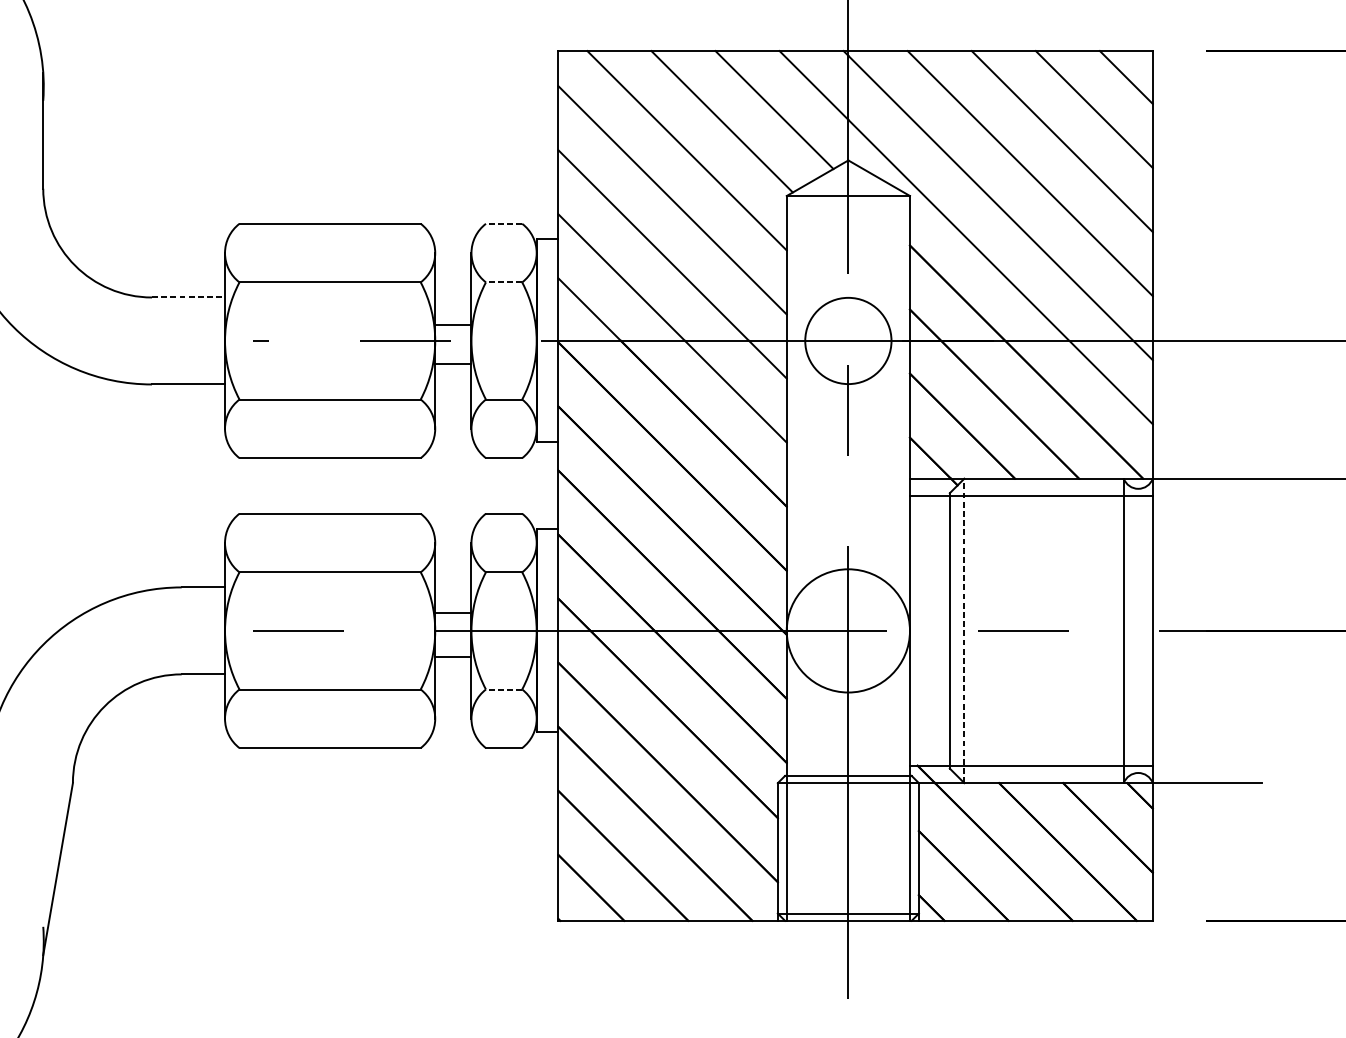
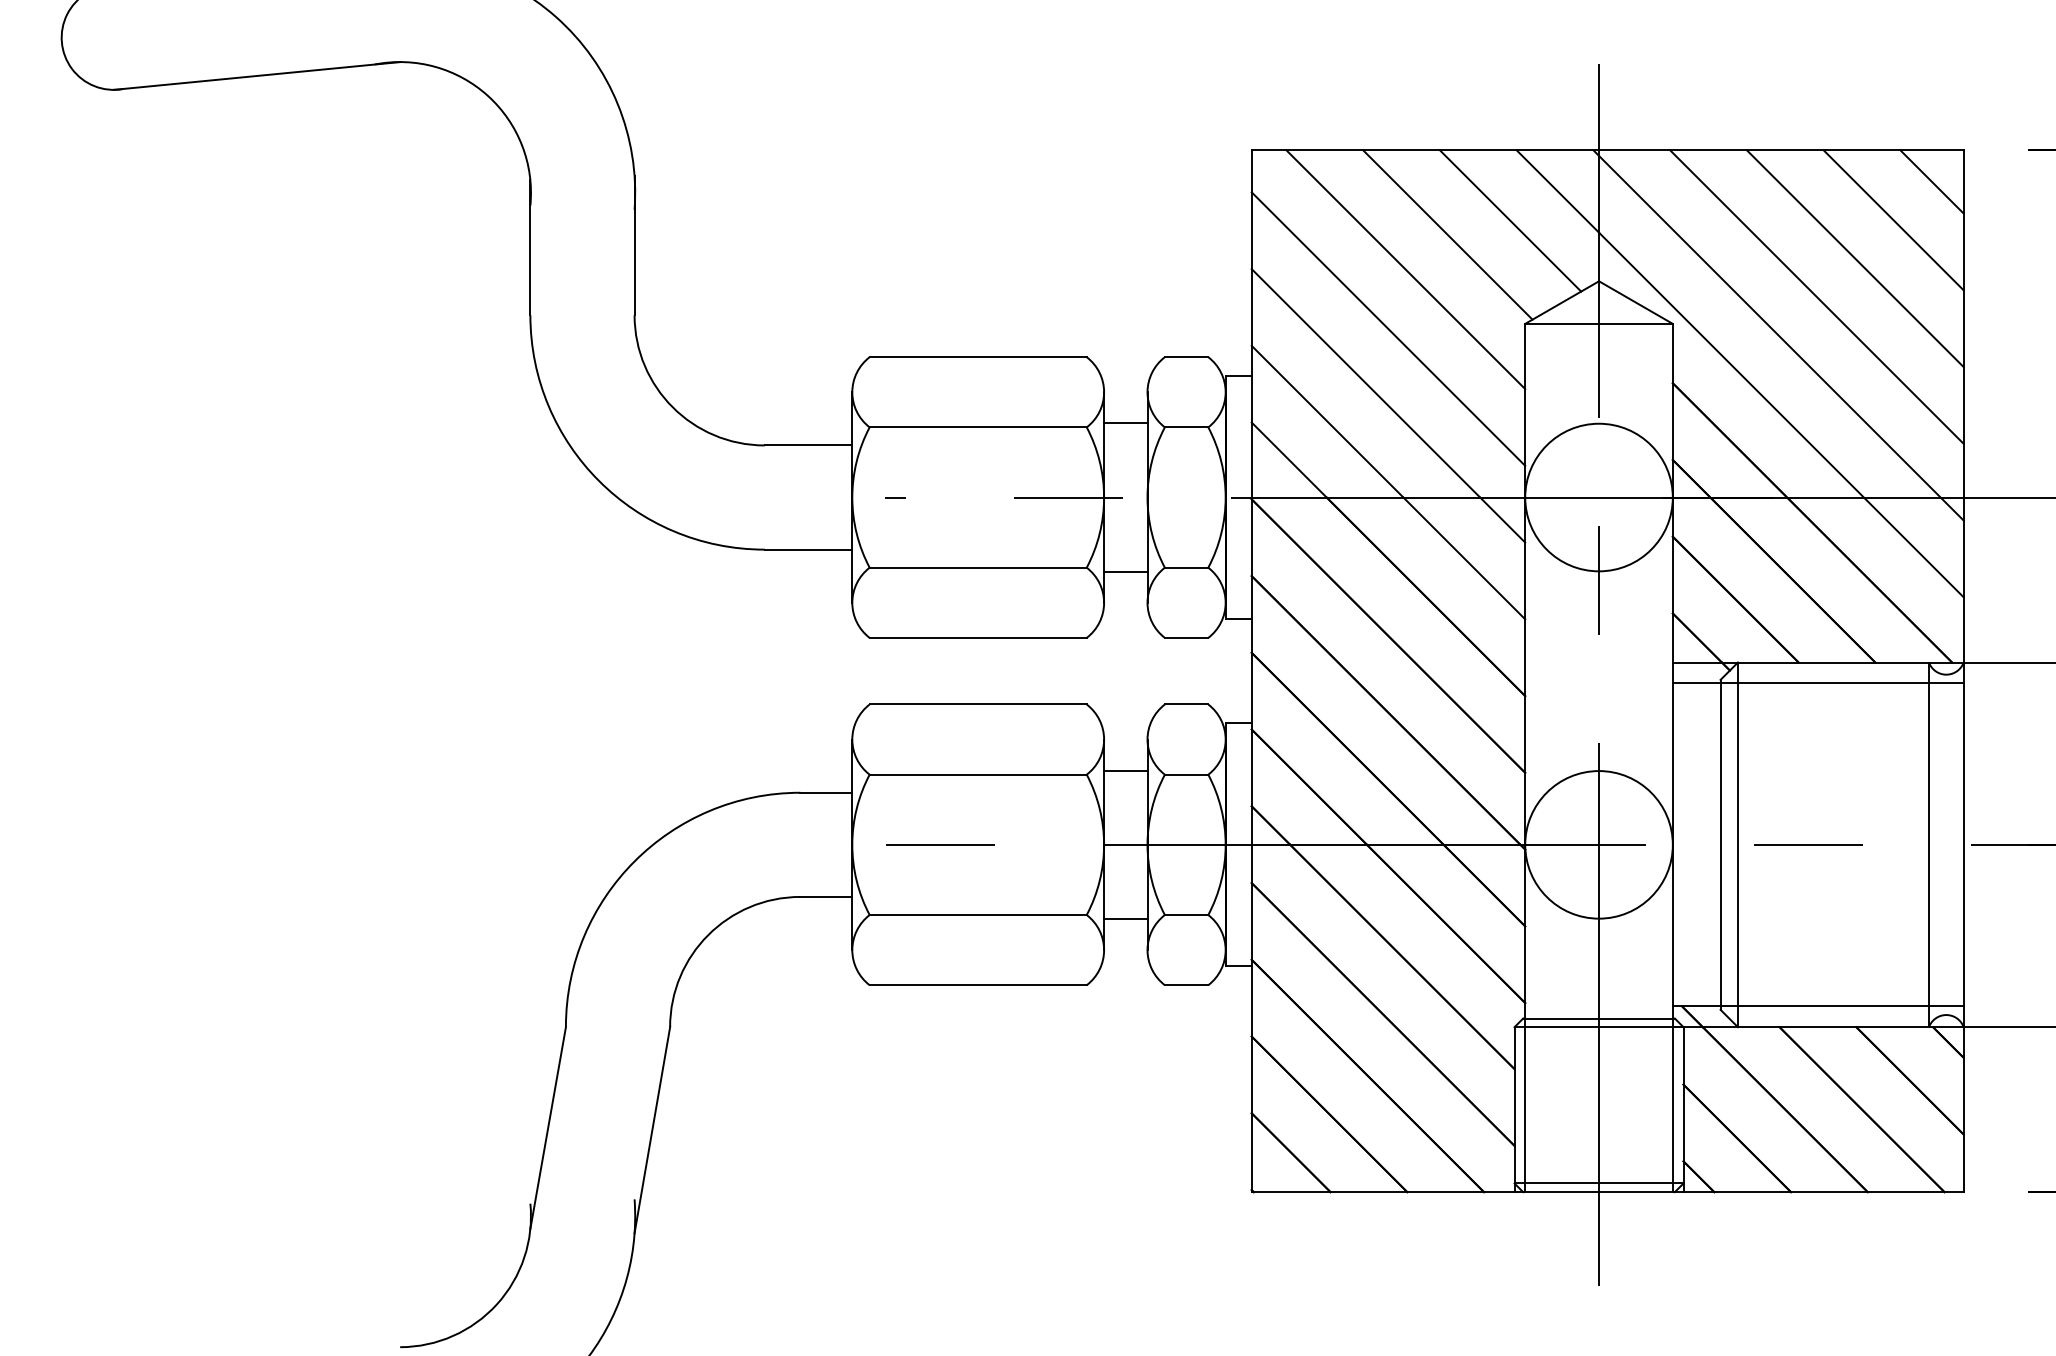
line: (504, 224) -> (1186, 357), dashed -> solid
line: (504, 282) -> (1186, 427), dashed -> solid
line: (188, 297) -> (808, 445), dashed -> solid
line: (453, 325) -> (1125, 423), moved
circle: (847, 340) -> (1598, 497), size x1.43
line: (453, 363) -> (1125, 571), moved
line: (453, 613) -> (1125, 770), moved
line: (963, 630) -> (1737, 844), dashed -> solid
line: (453, 657) -> (1125, 919), moved
line: (504, 689) -> (1186, 915), dashed -> solid

